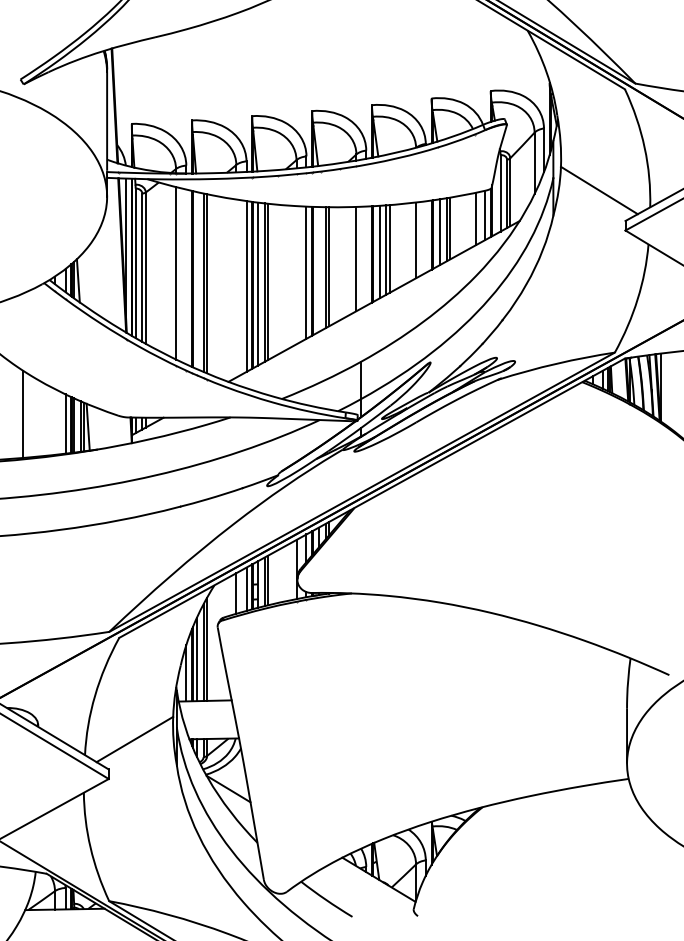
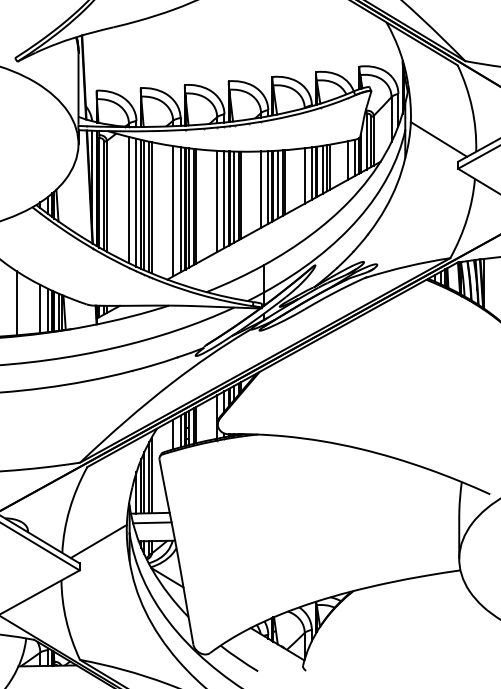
line: (425, 236) -> (311, 173), added
line: (366, 255) -> (268, 187), added
line: (319, 269) -> (234, 197), added
line: (296, 275) -> (217, 201), added
line: (186, 276) -> (136, 202), added
line: (196, 280) -> (143, 205), added
line: (236, 288) -> (173, 211), added
line: (55, 421) -> (40, 308), added
line: (207, 713) -> (152, 522), added

